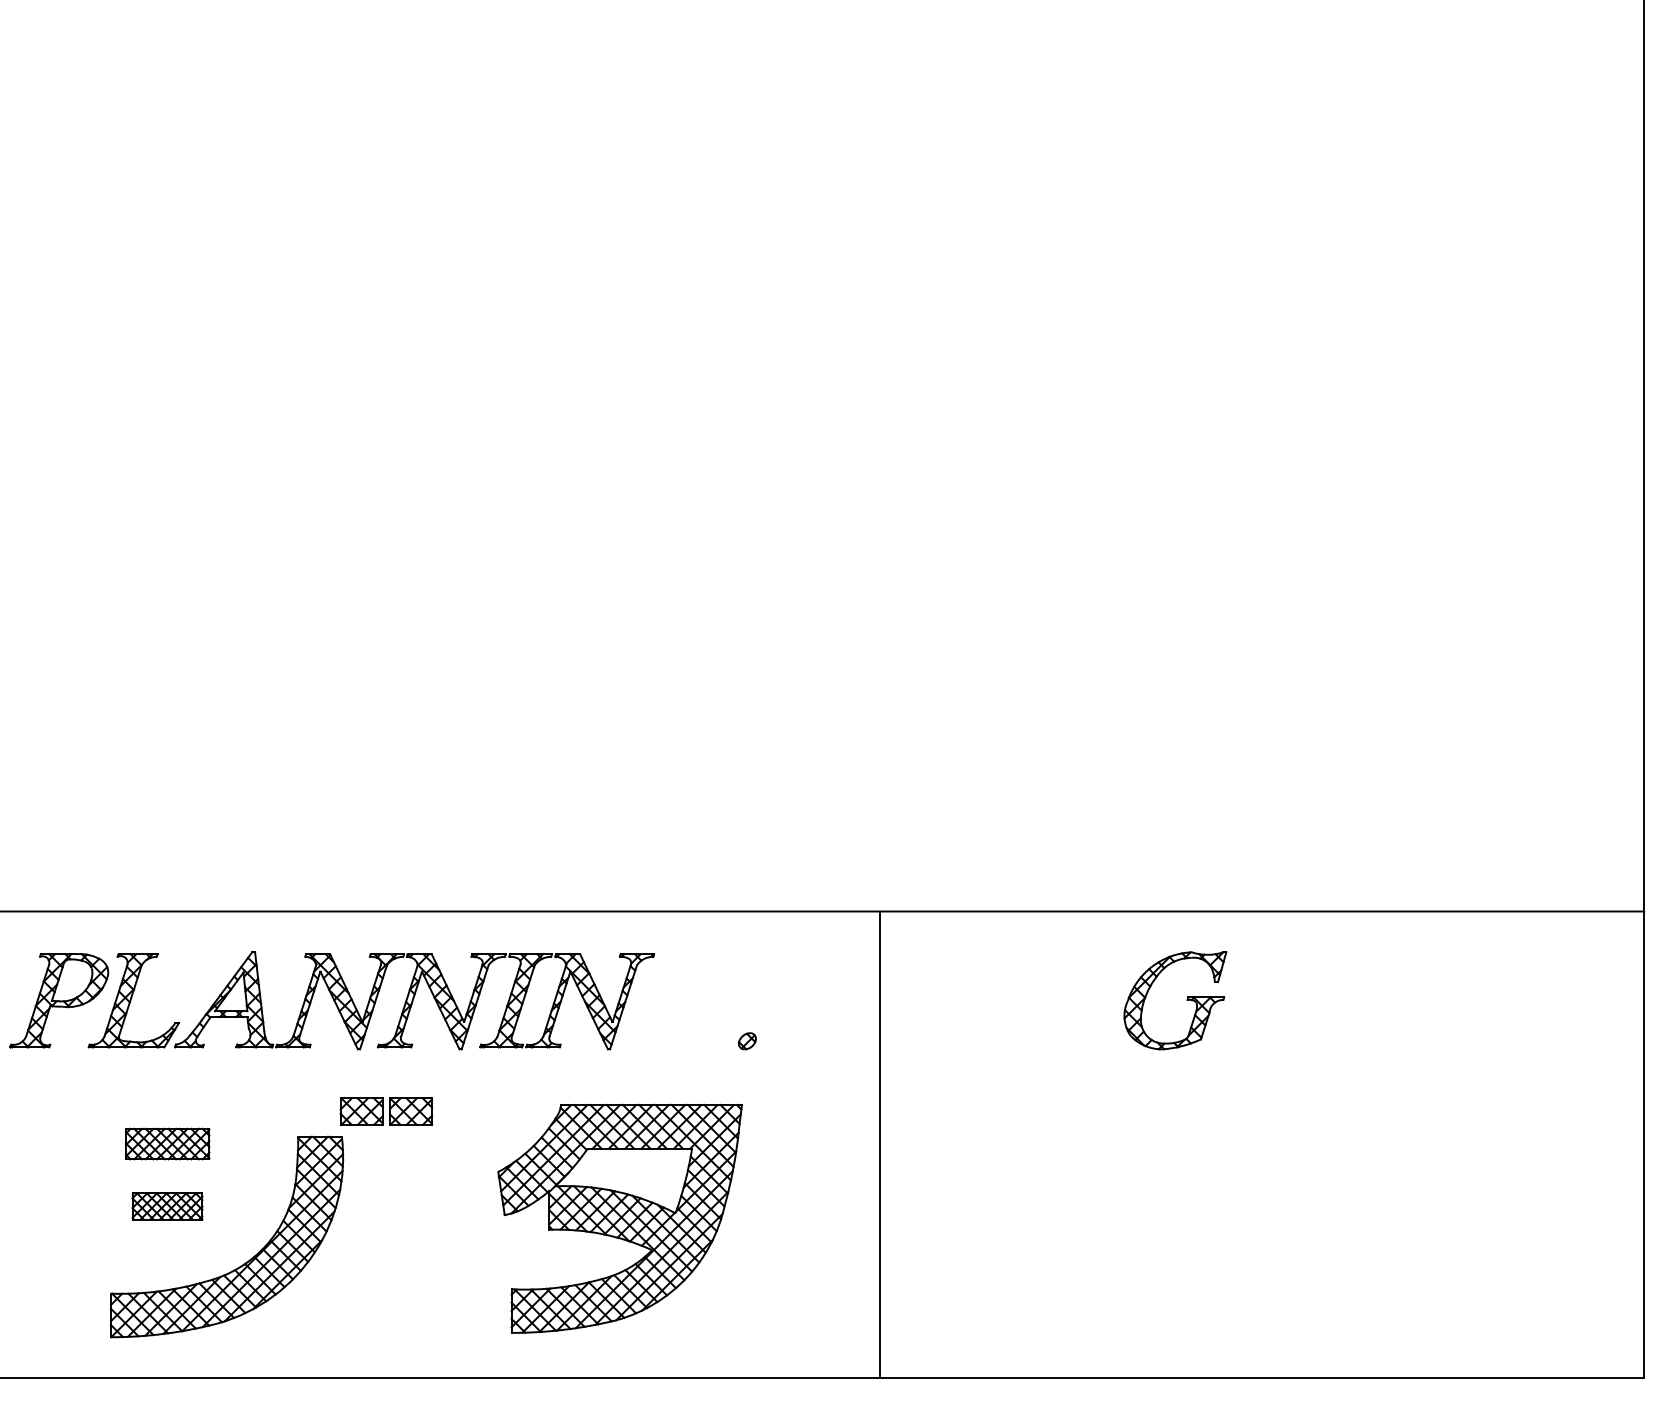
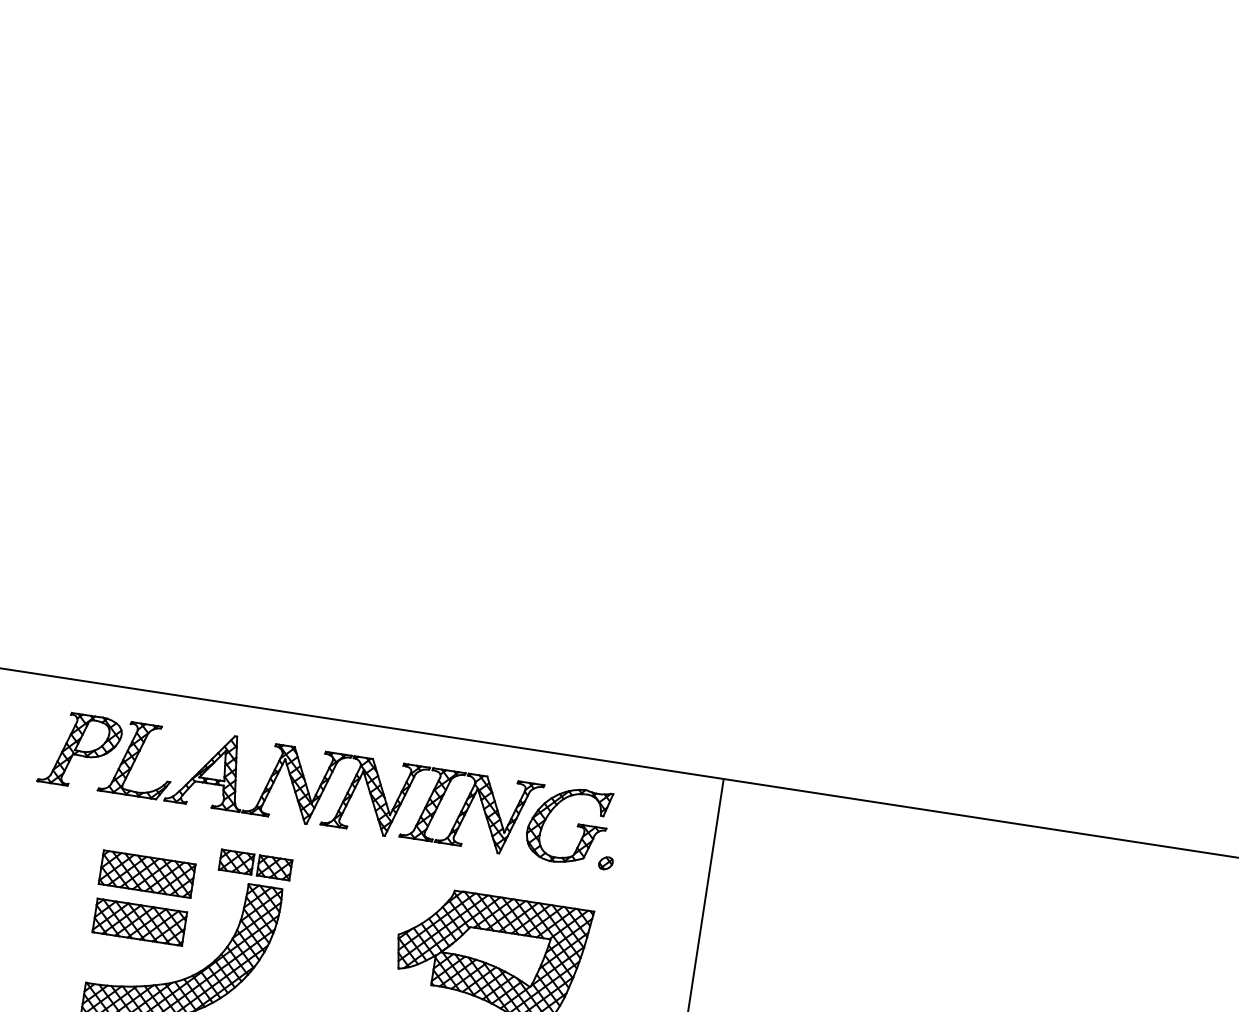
part: (1186, 1000) -> (576, 826), moved
part: (386, 1111) -> (255, 865), moved
part: (167, 1143) -> (147, 873), size x1.43
part: (167, 1206) -> (139, 922), size x1.67

